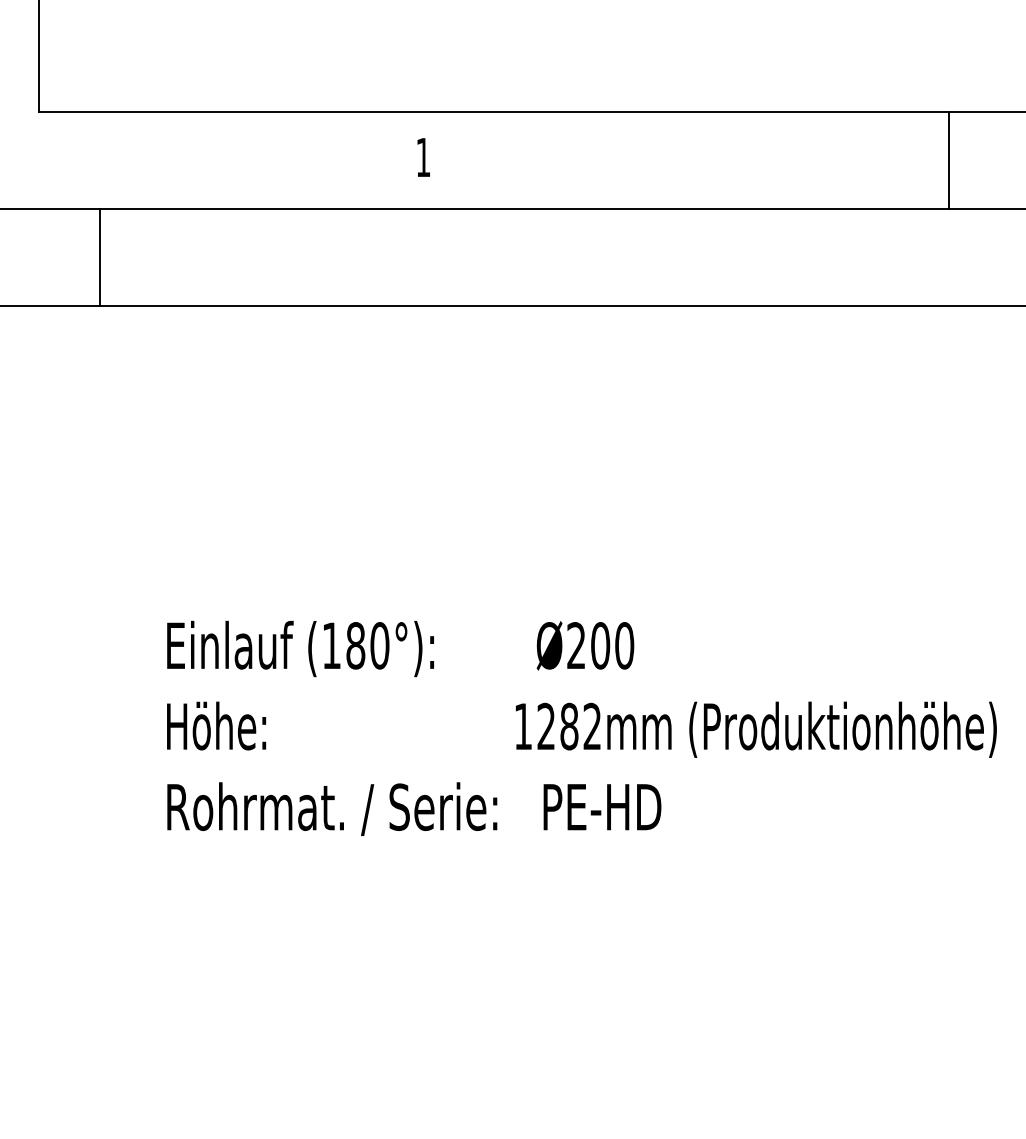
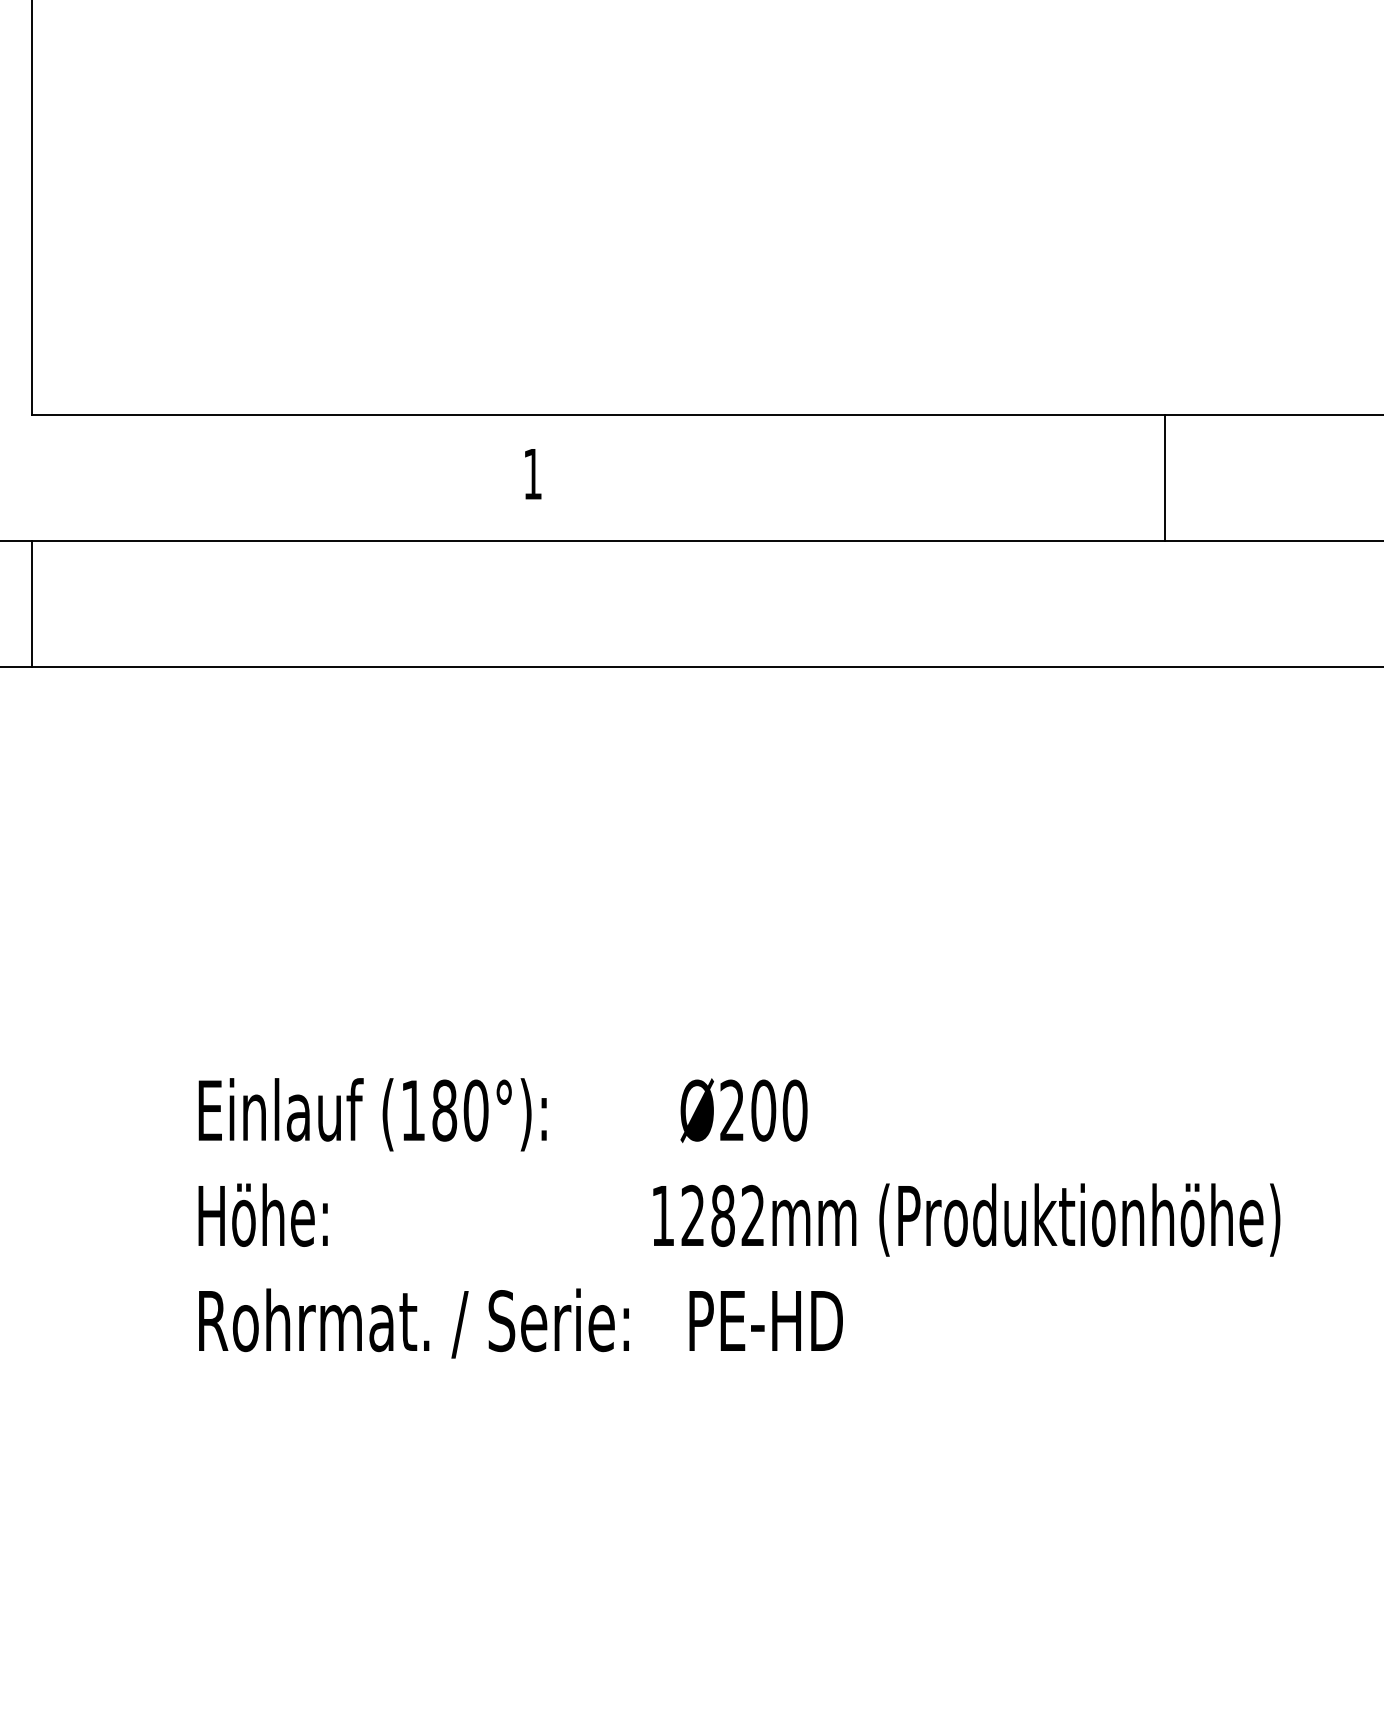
line: (949, 160) -> (1165, 478), moved
line: (100, 257) -> (31, 604), moved

